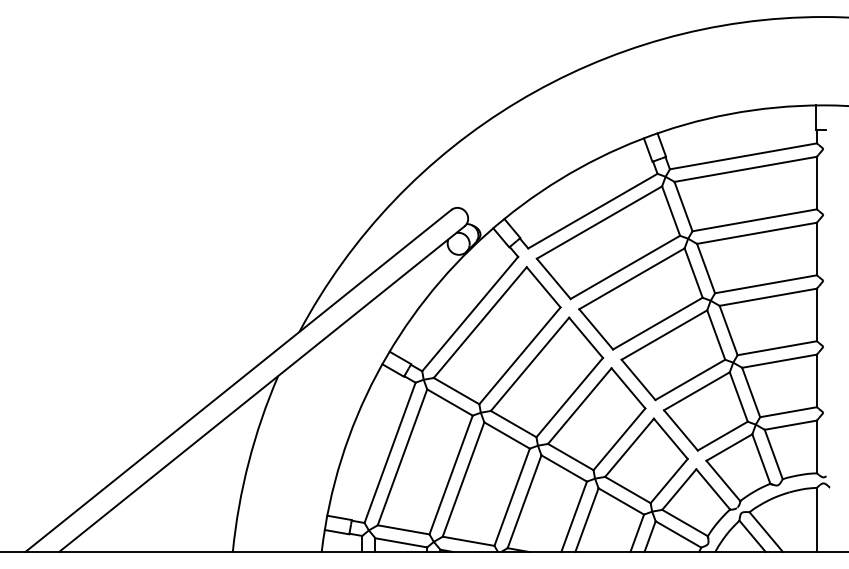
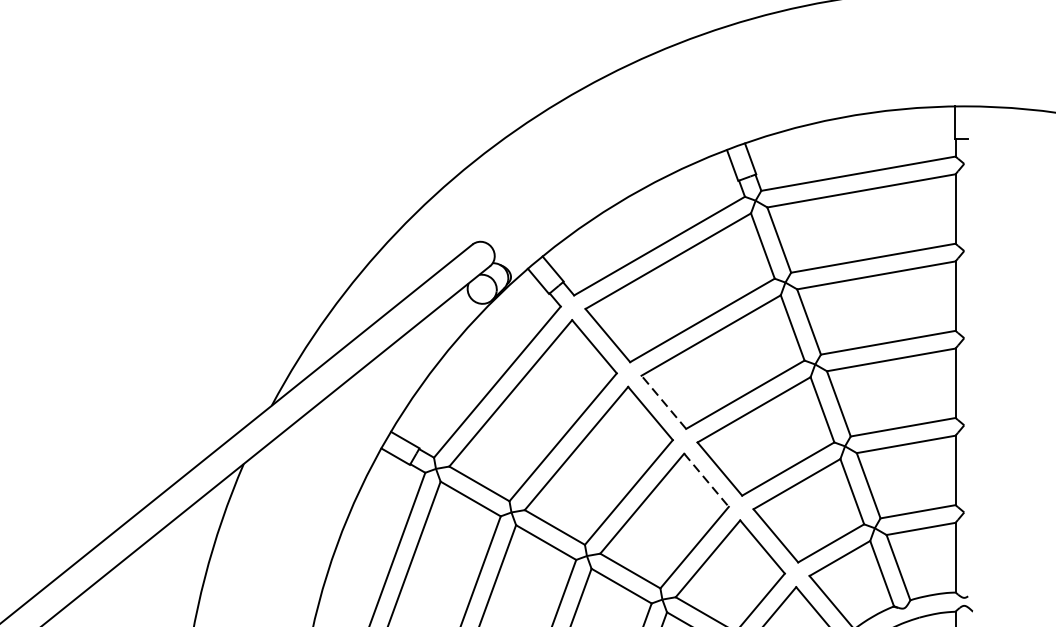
line: (595, 329) -> (662, 402), solid -> dashed
line: (628, 388) -> (706, 480), solid -> dashed

